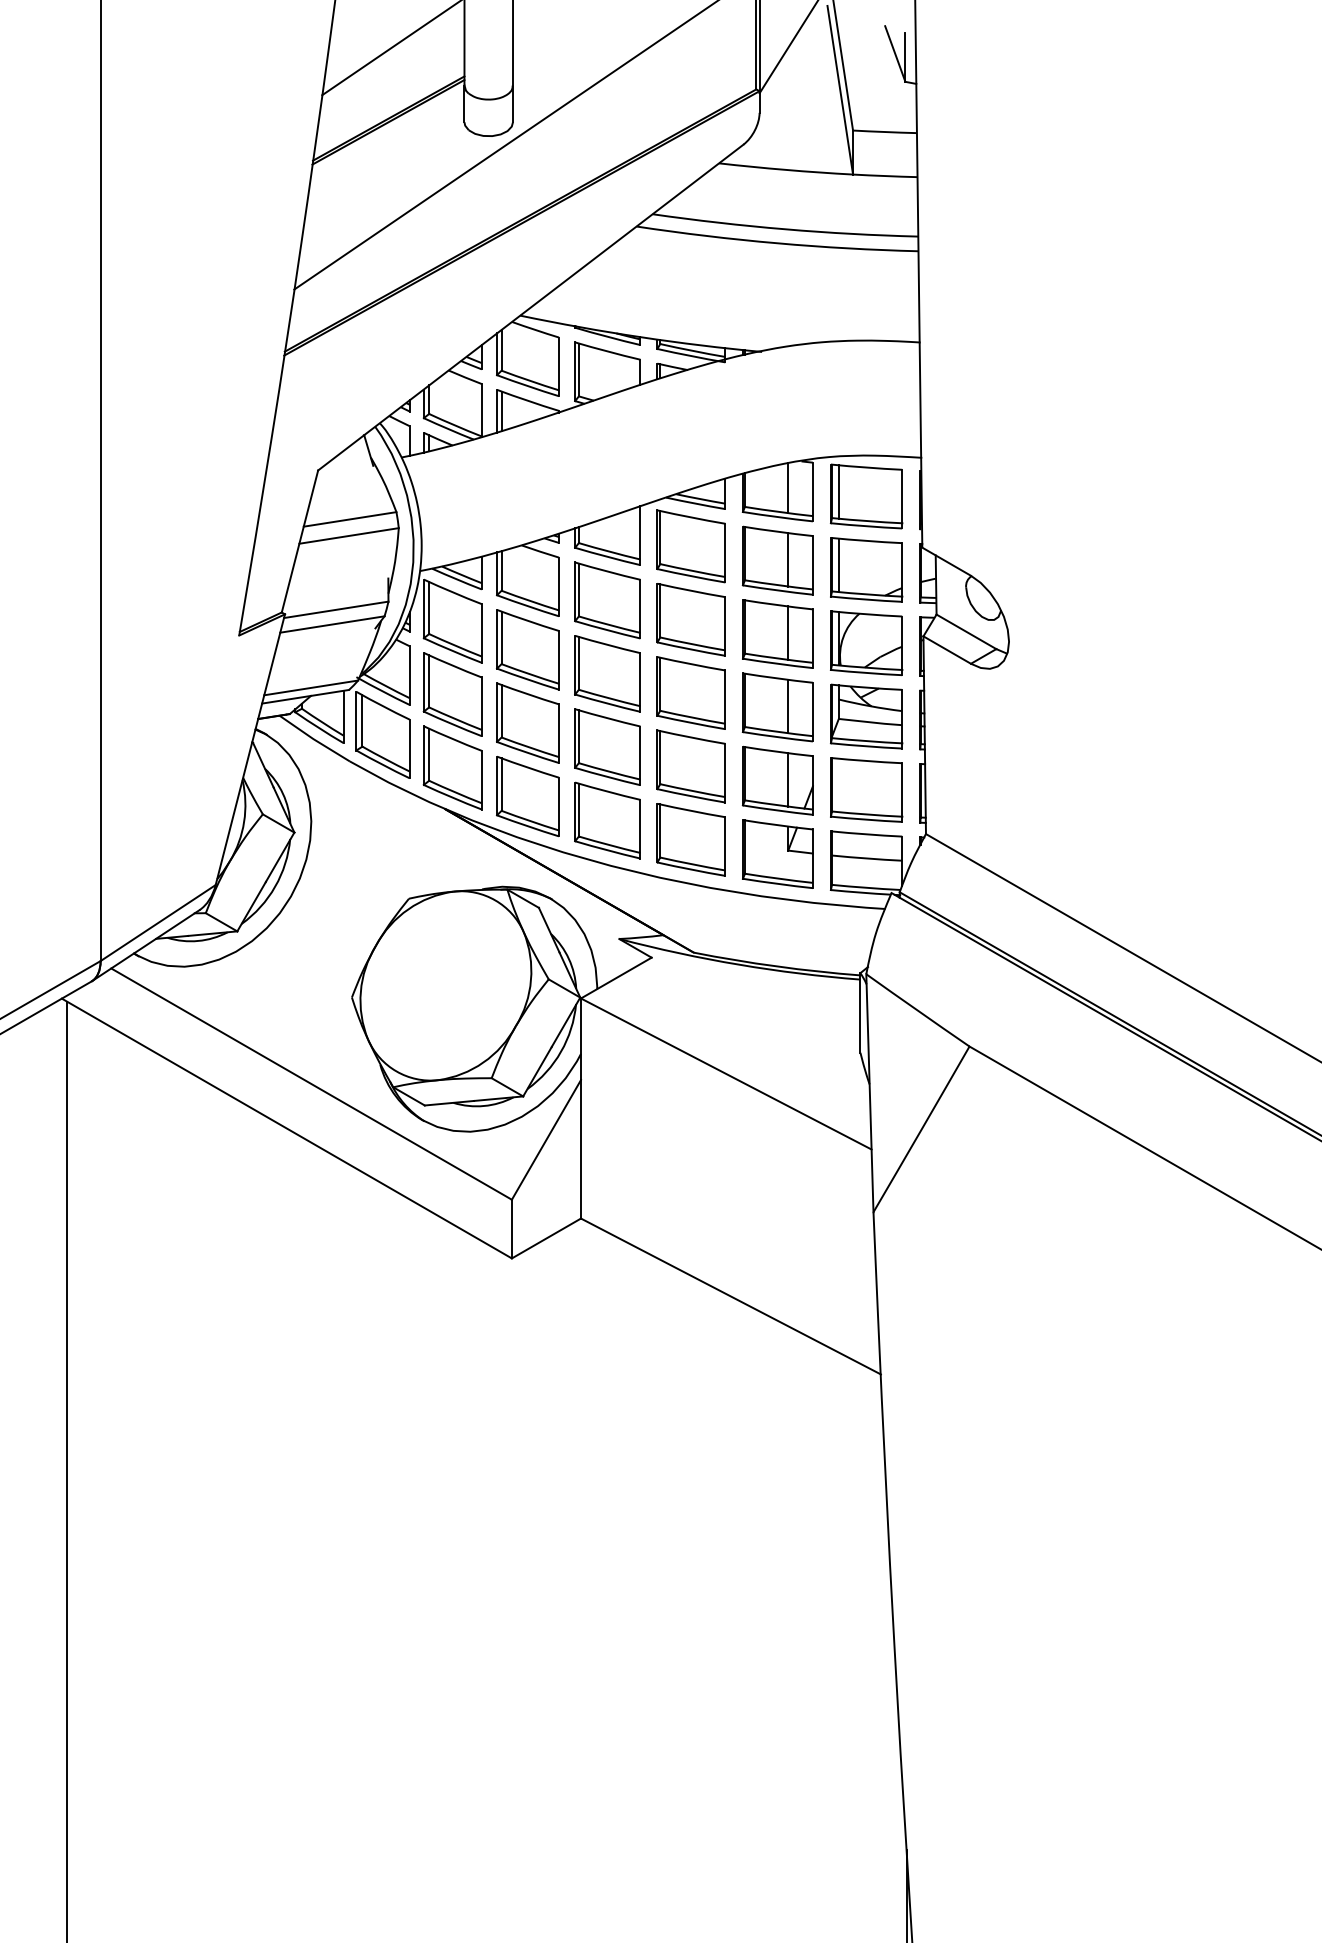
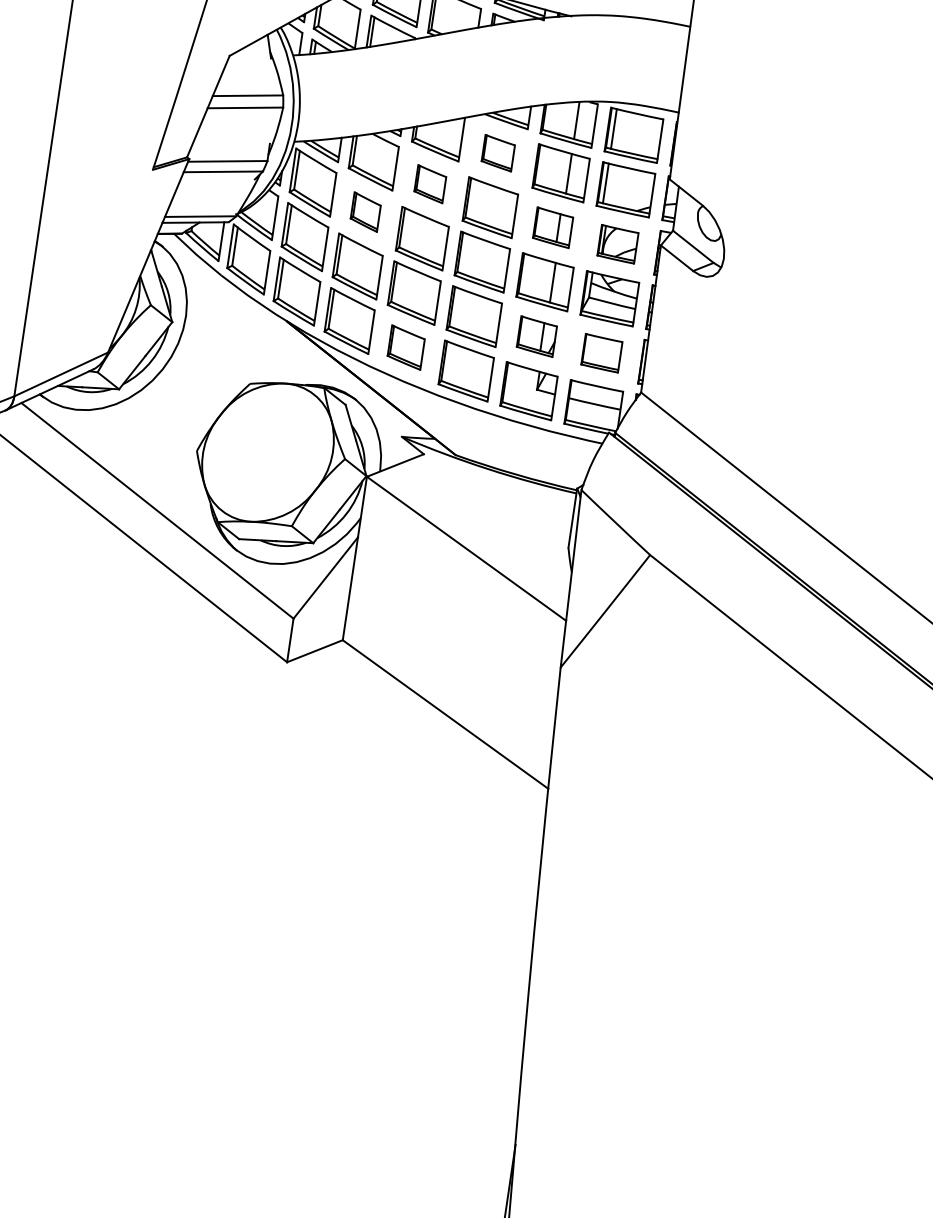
part: (690, 546) -> (497, 153), size x0.6
part: (607, 600) -> (430, 184), size x0.6
part: (777, 633) -> (552, 227), size x0.7
part: (866, 642) -> (617, 243), size x0.7
part: (527, 649) -> (365, 211), size x0.6
part: (777, 780) -> (536, 336), size x0.7
part: (866, 789) -> (601, 352), size x0.7
part: (607, 820) -> (406, 347), size x0.7

